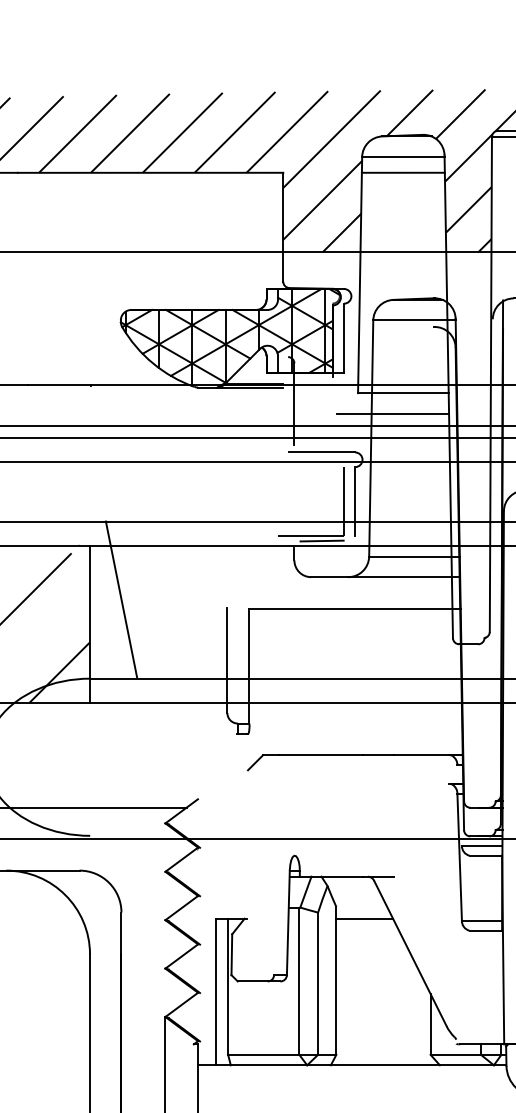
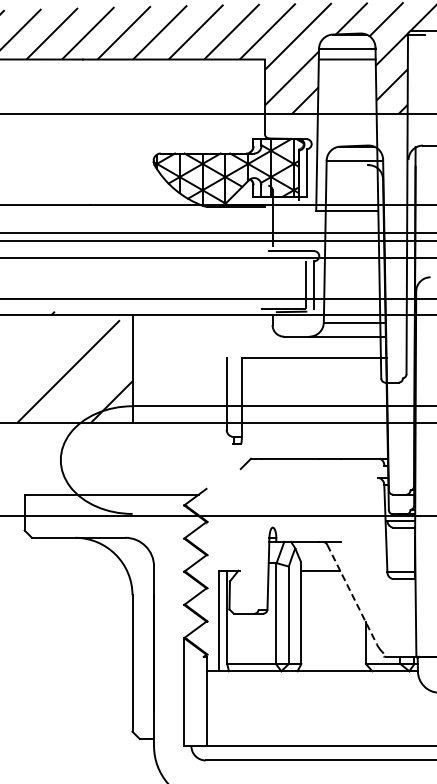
line: (392, 413) -> (339, 224), removed
line: (120, 600) -> (153, 352), removed
line: (410, 953) -> (352, 594), solid -> dashed

